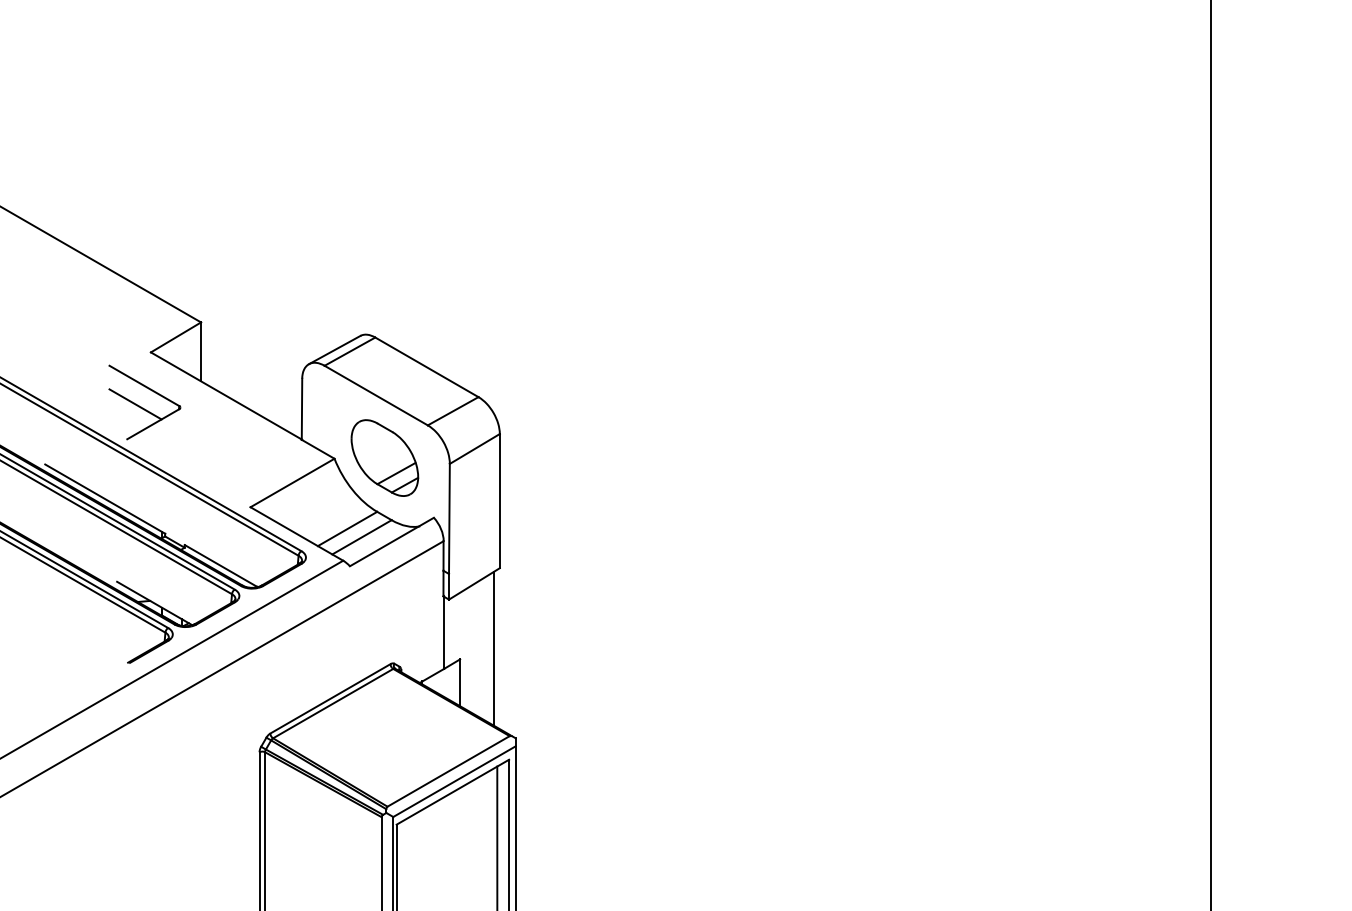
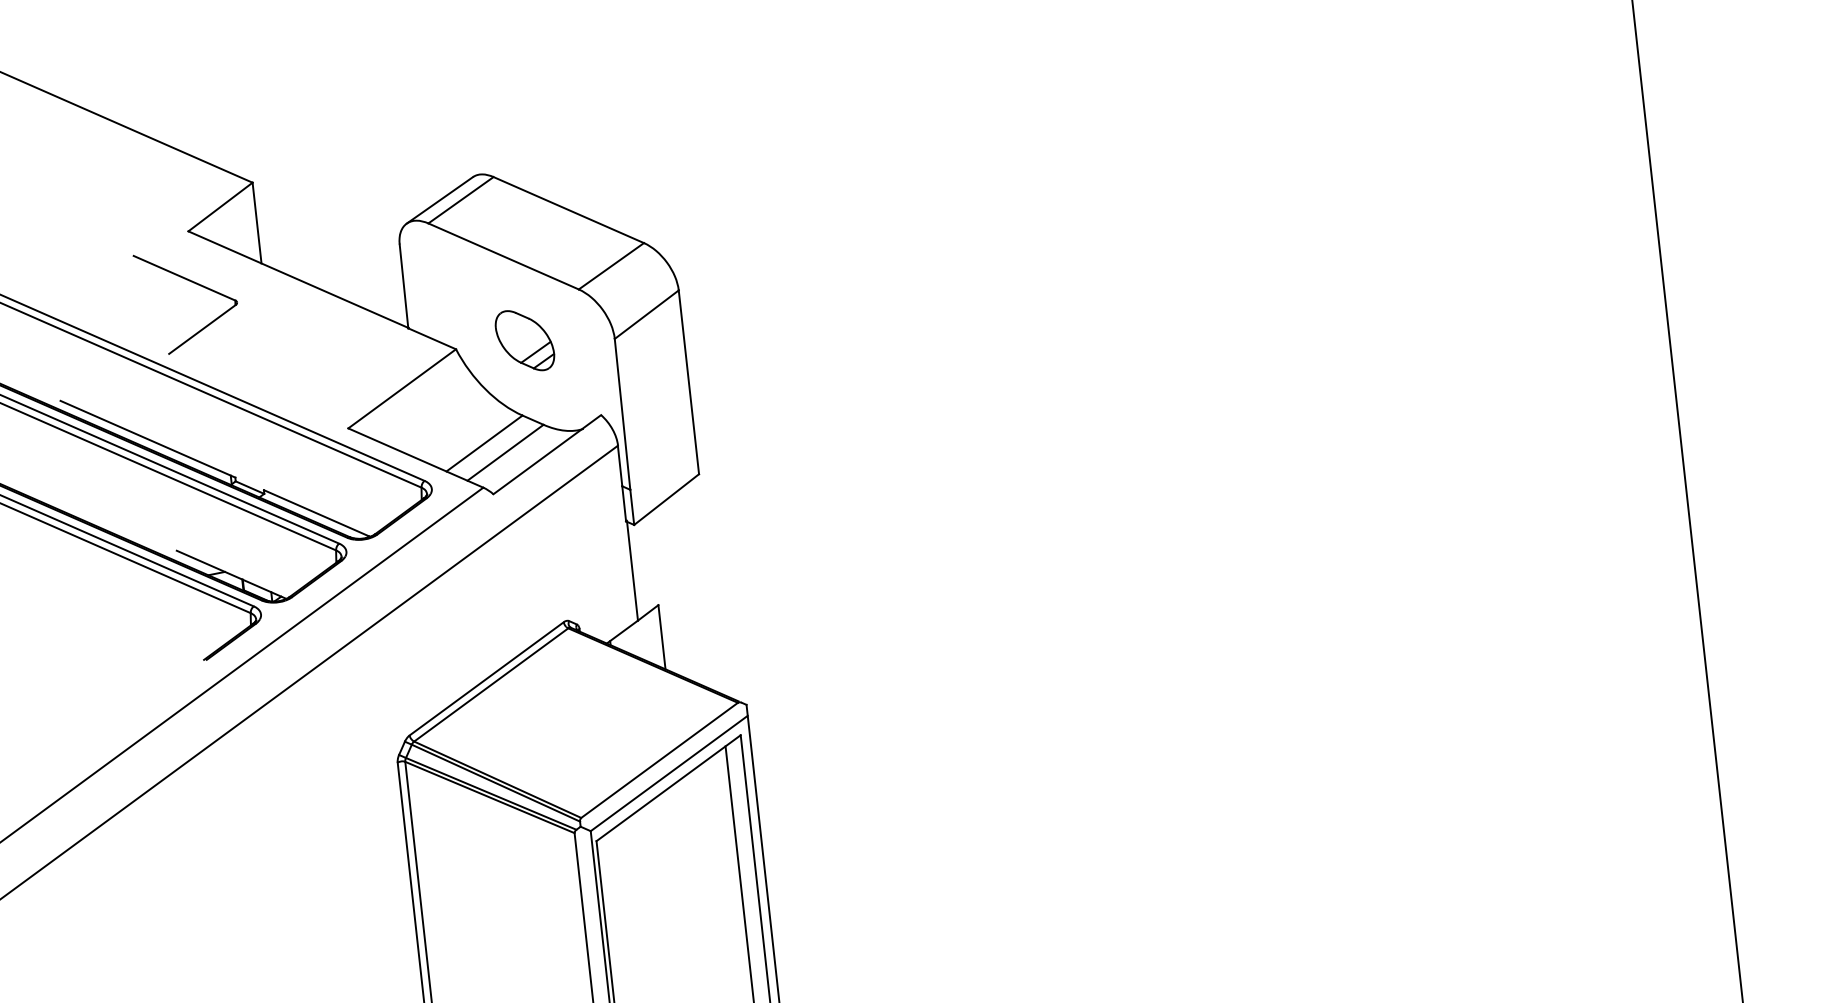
line: (135, 404) -> (175, 305), removed
part: (384, 457) -> (524, 340), size x0.6
line: (494, 648) -> (703, 585), removed

